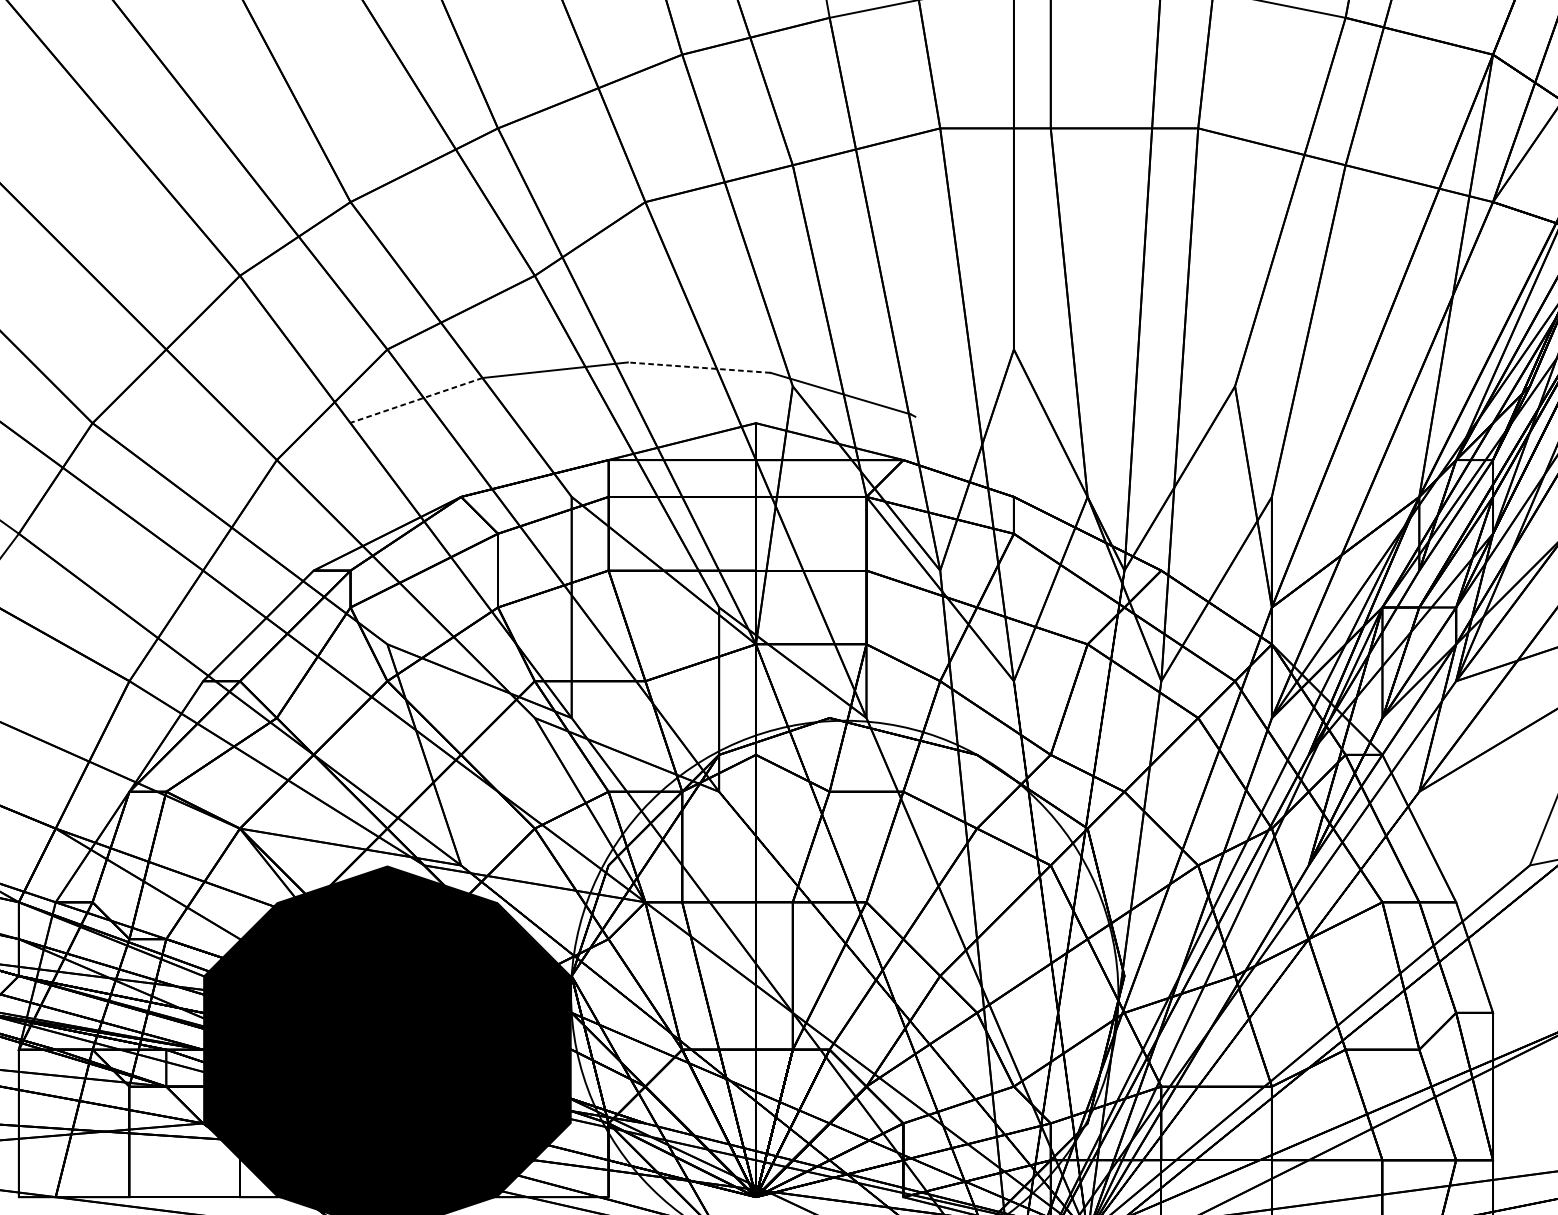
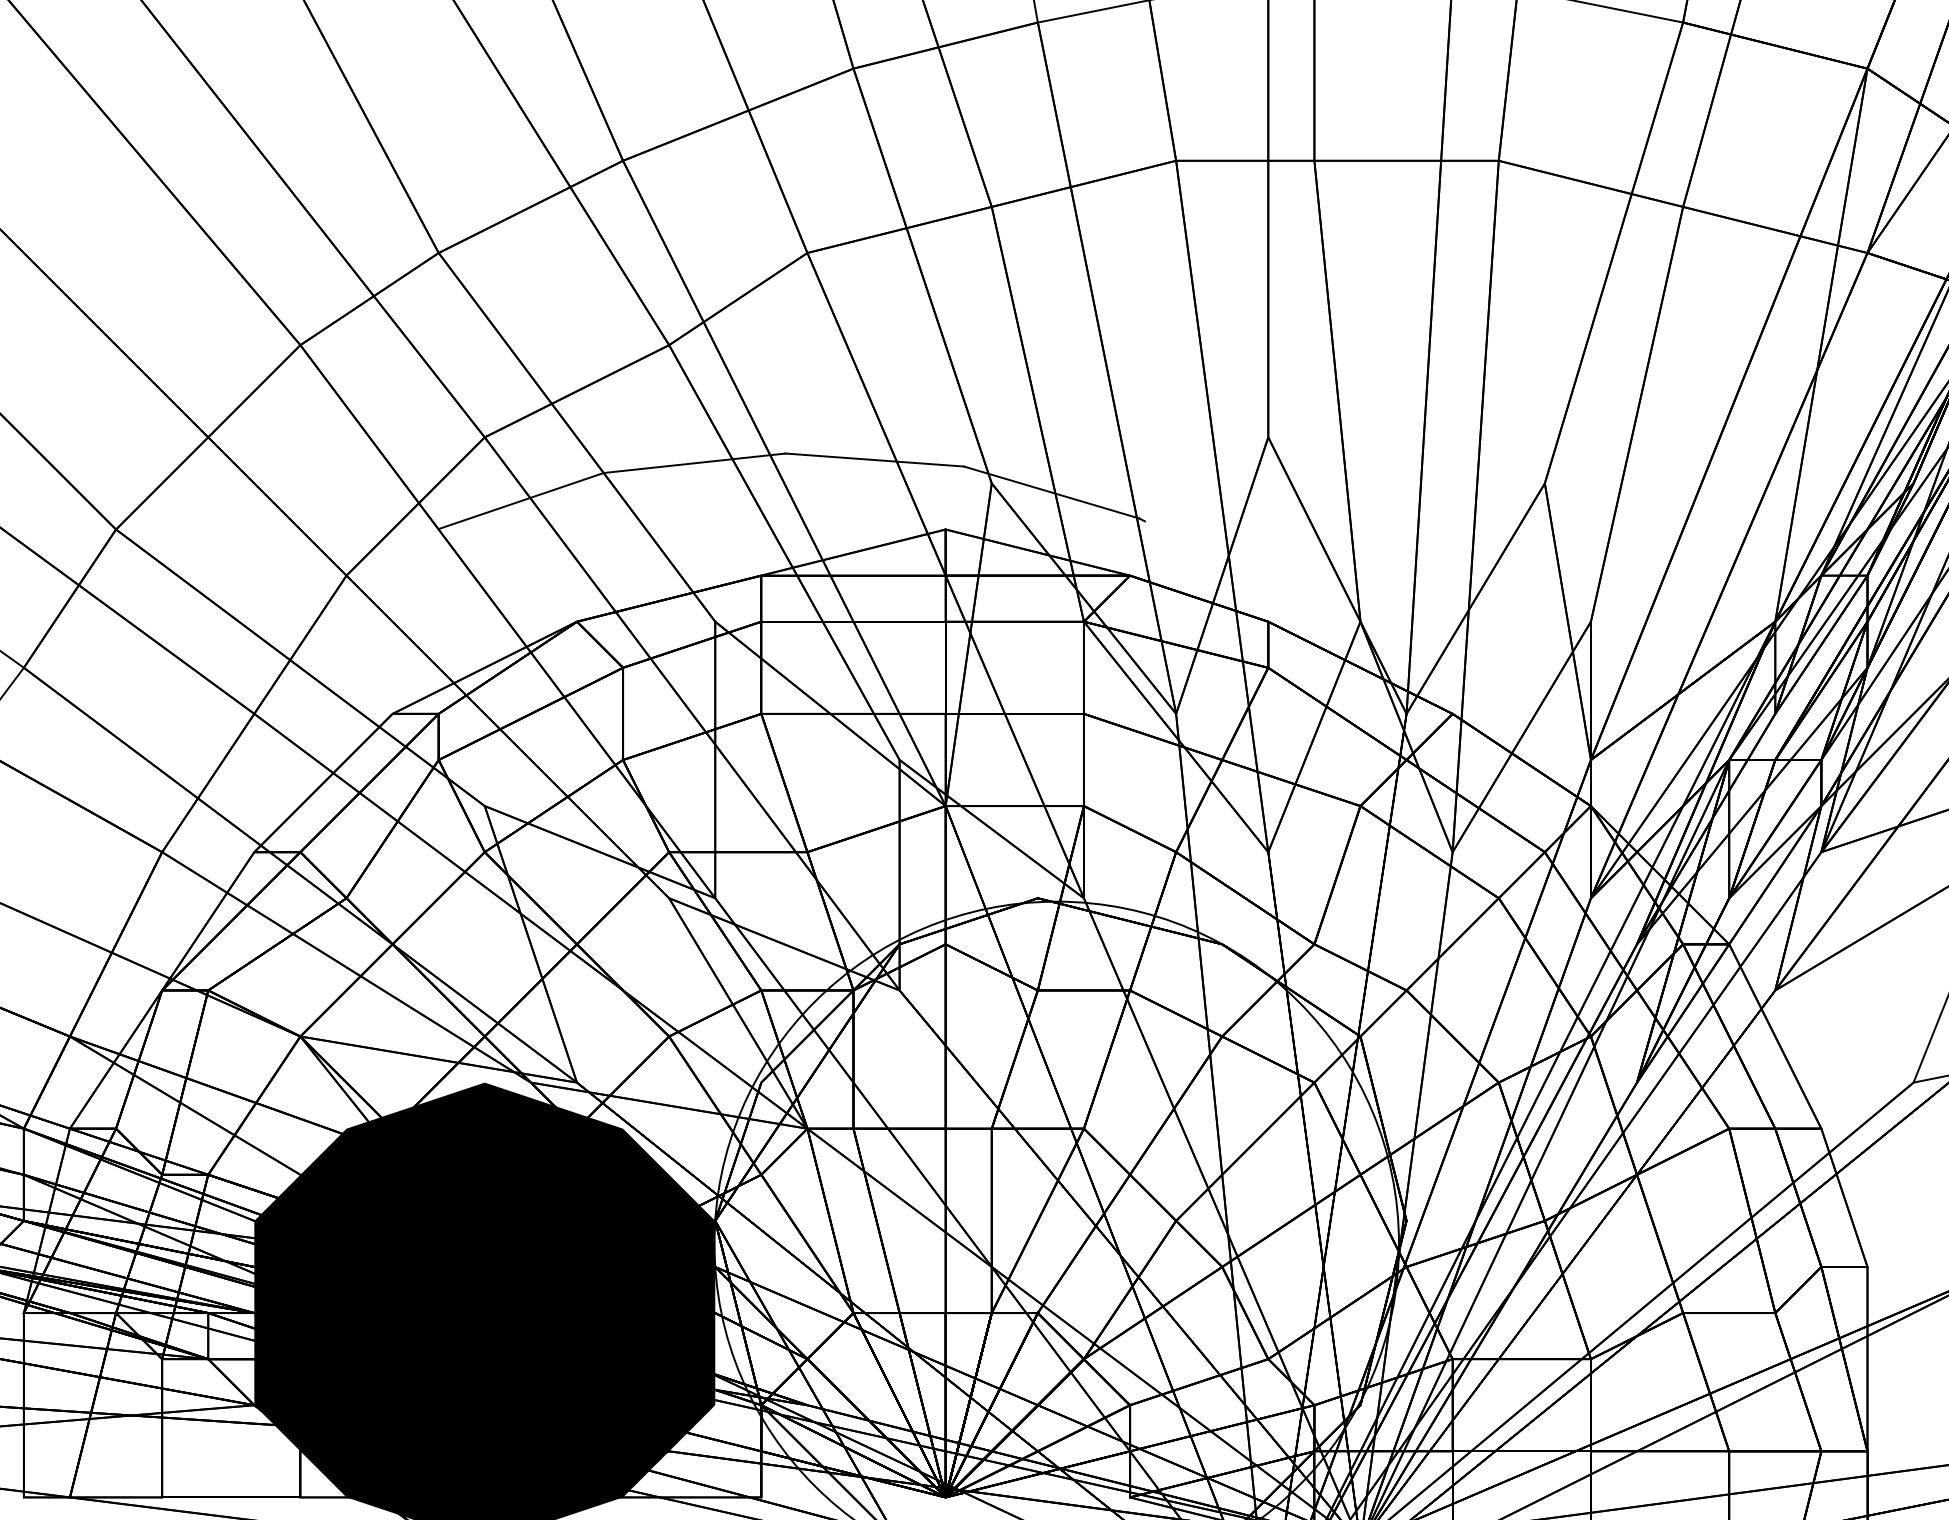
line: (699, 368) -> (874, 460), dashed -> solid
line: (416, 400) -> (521, 500), dashed -> solid

